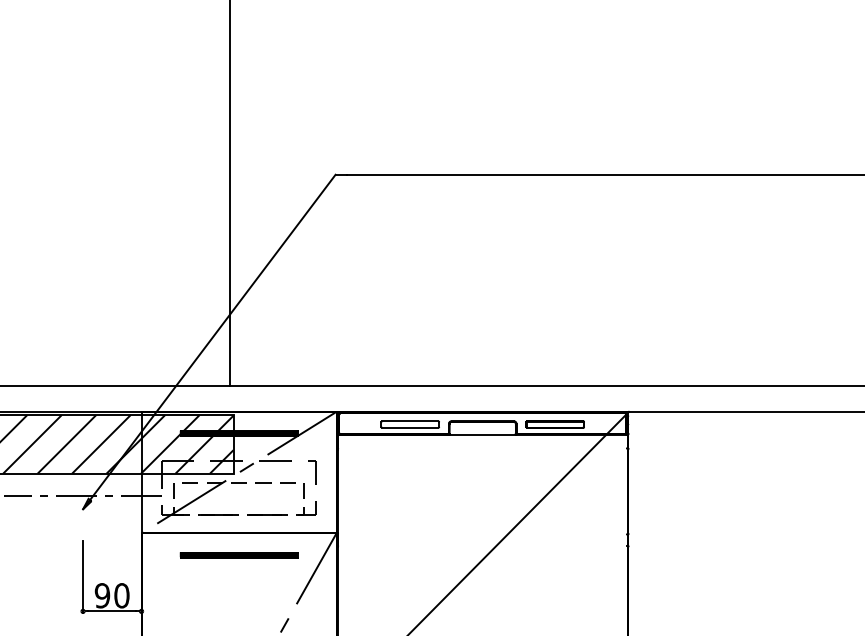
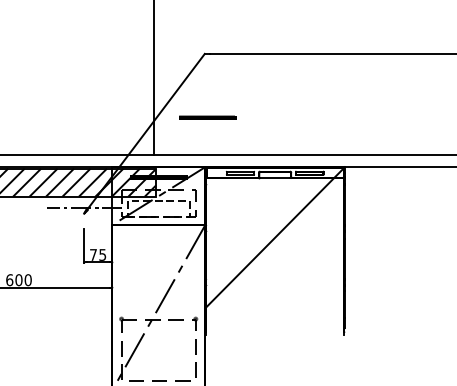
line: (238, 554) -> (207, 117), moved
text: (110, 594) -> (97, 254), 90 -> 75

